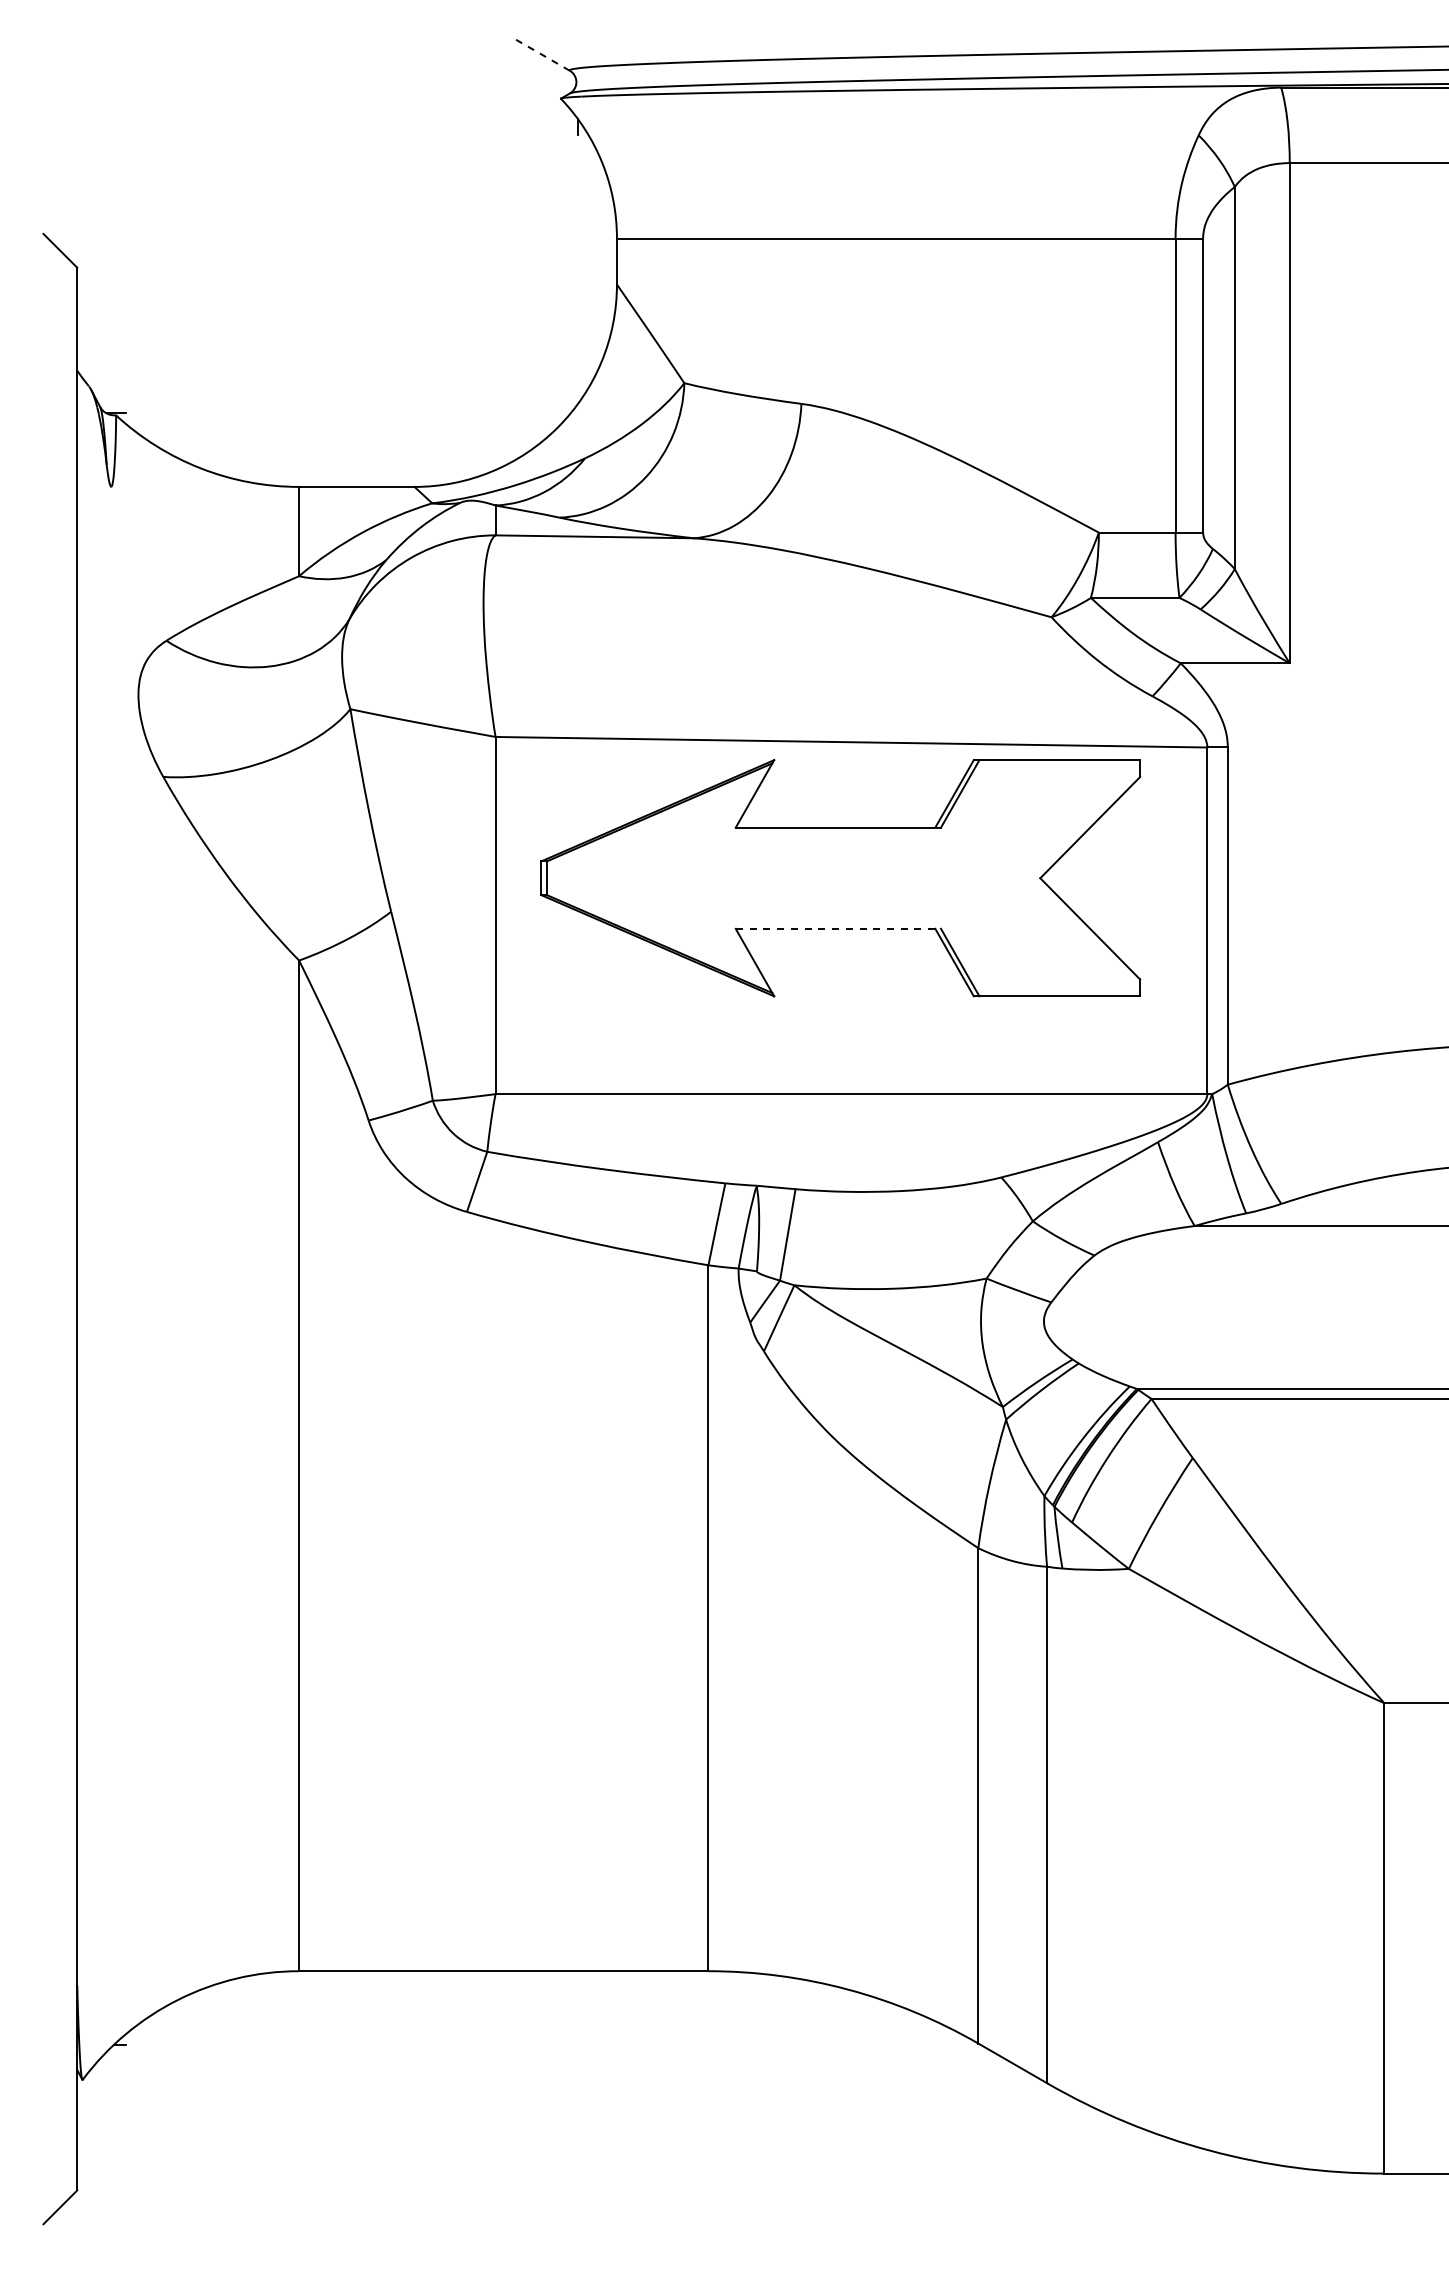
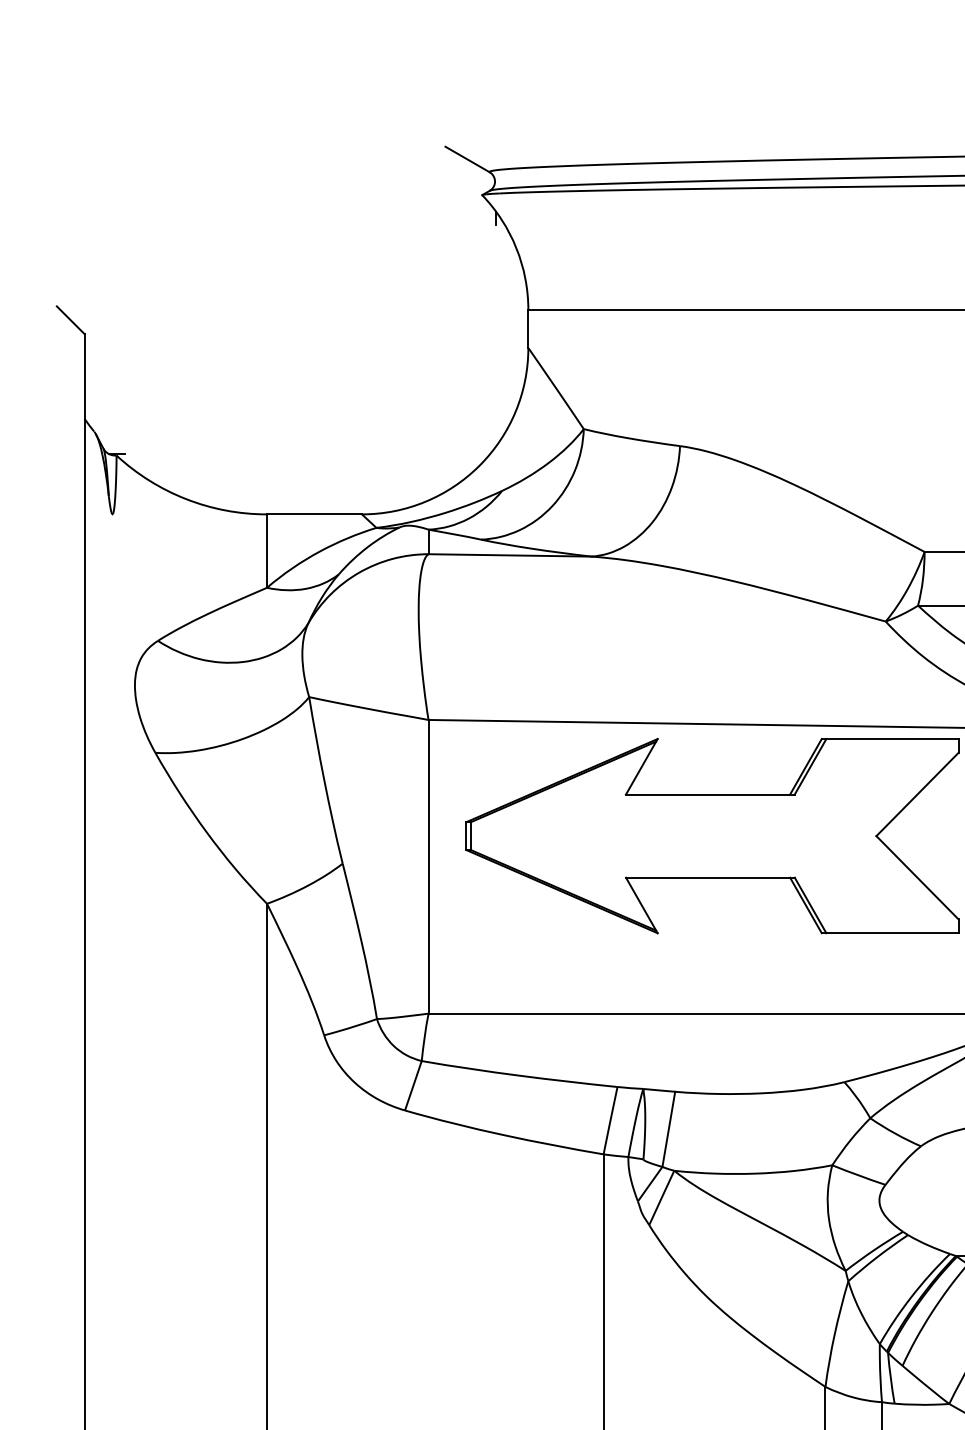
line: (543, 55) -> (467, 159), dashed -> solid
line: (838, 928) -> (710, 877), dashed -> solid

